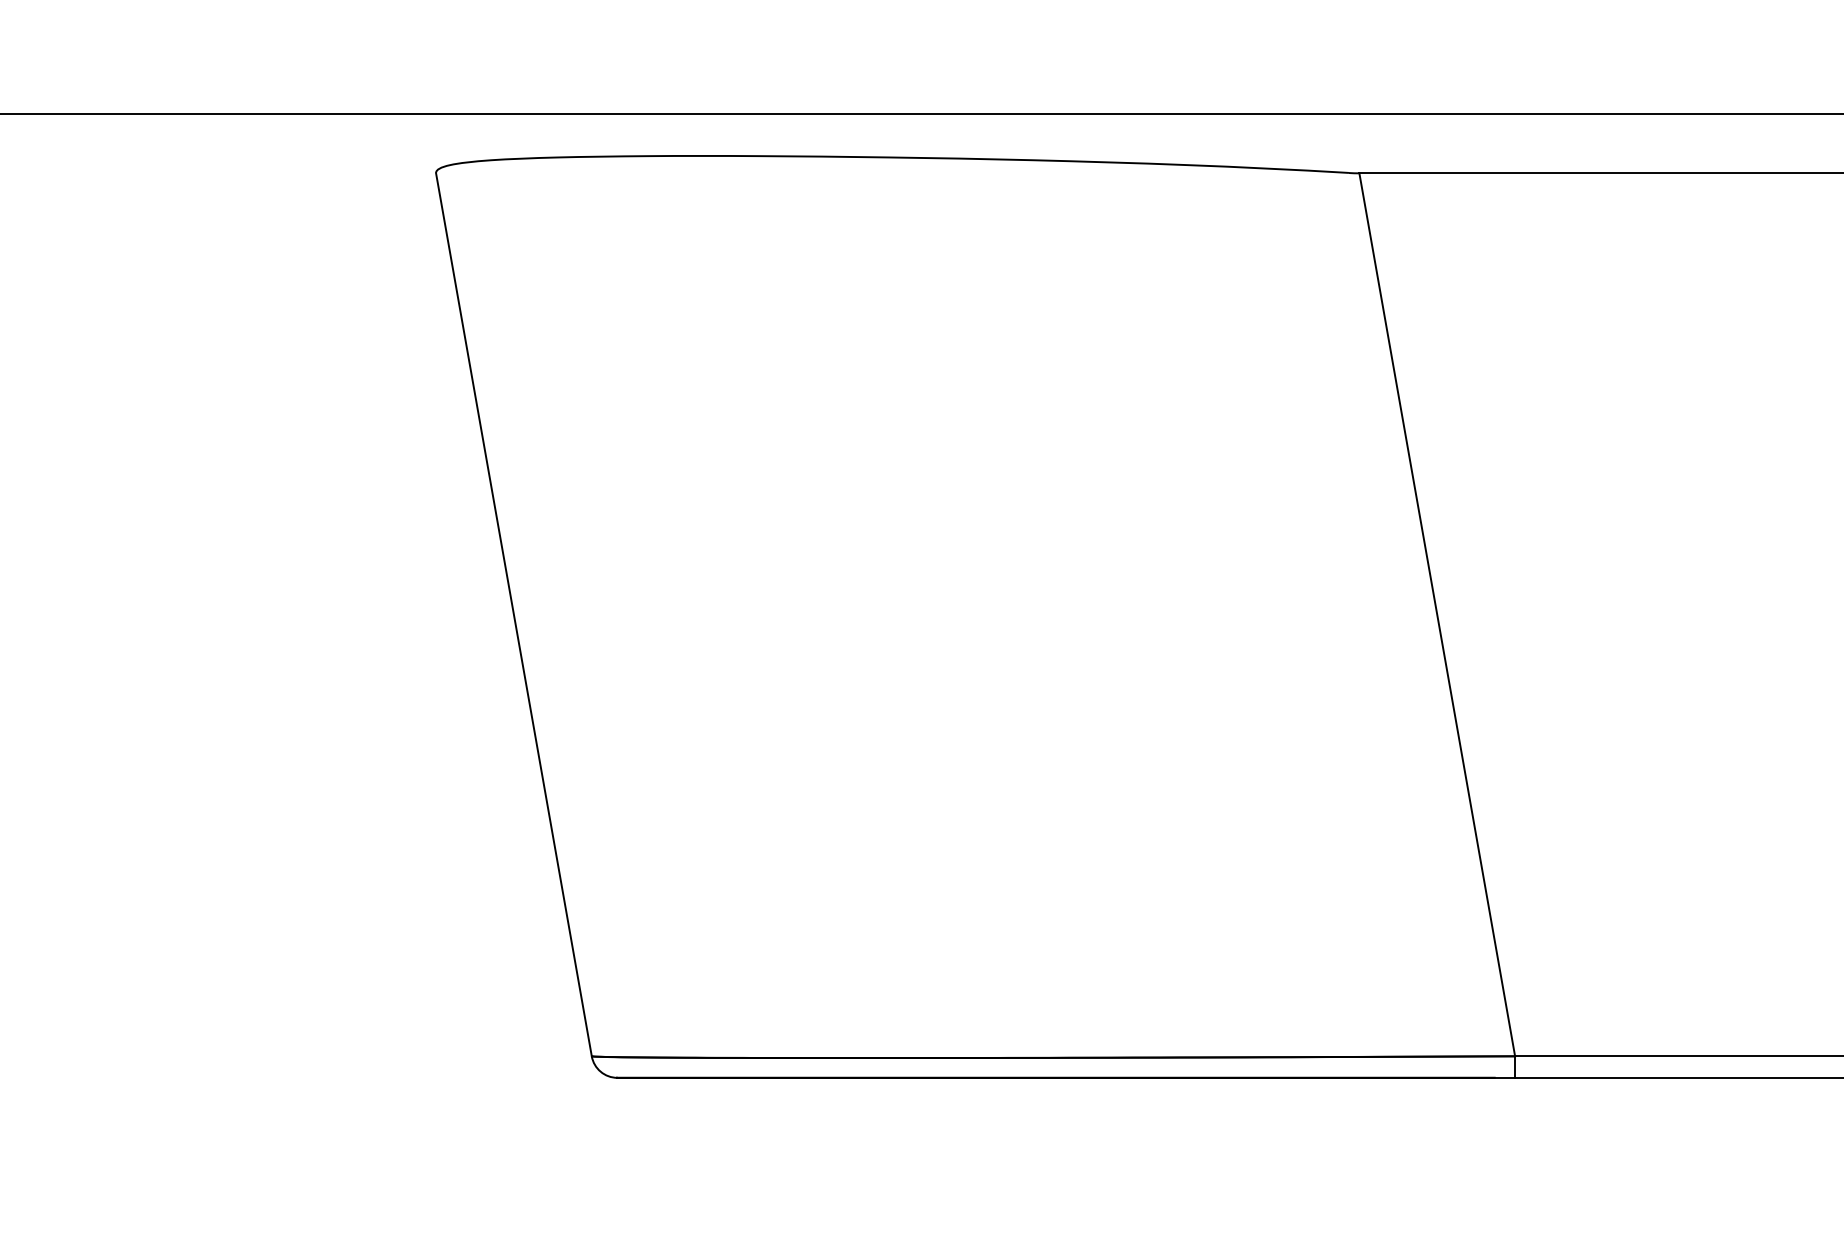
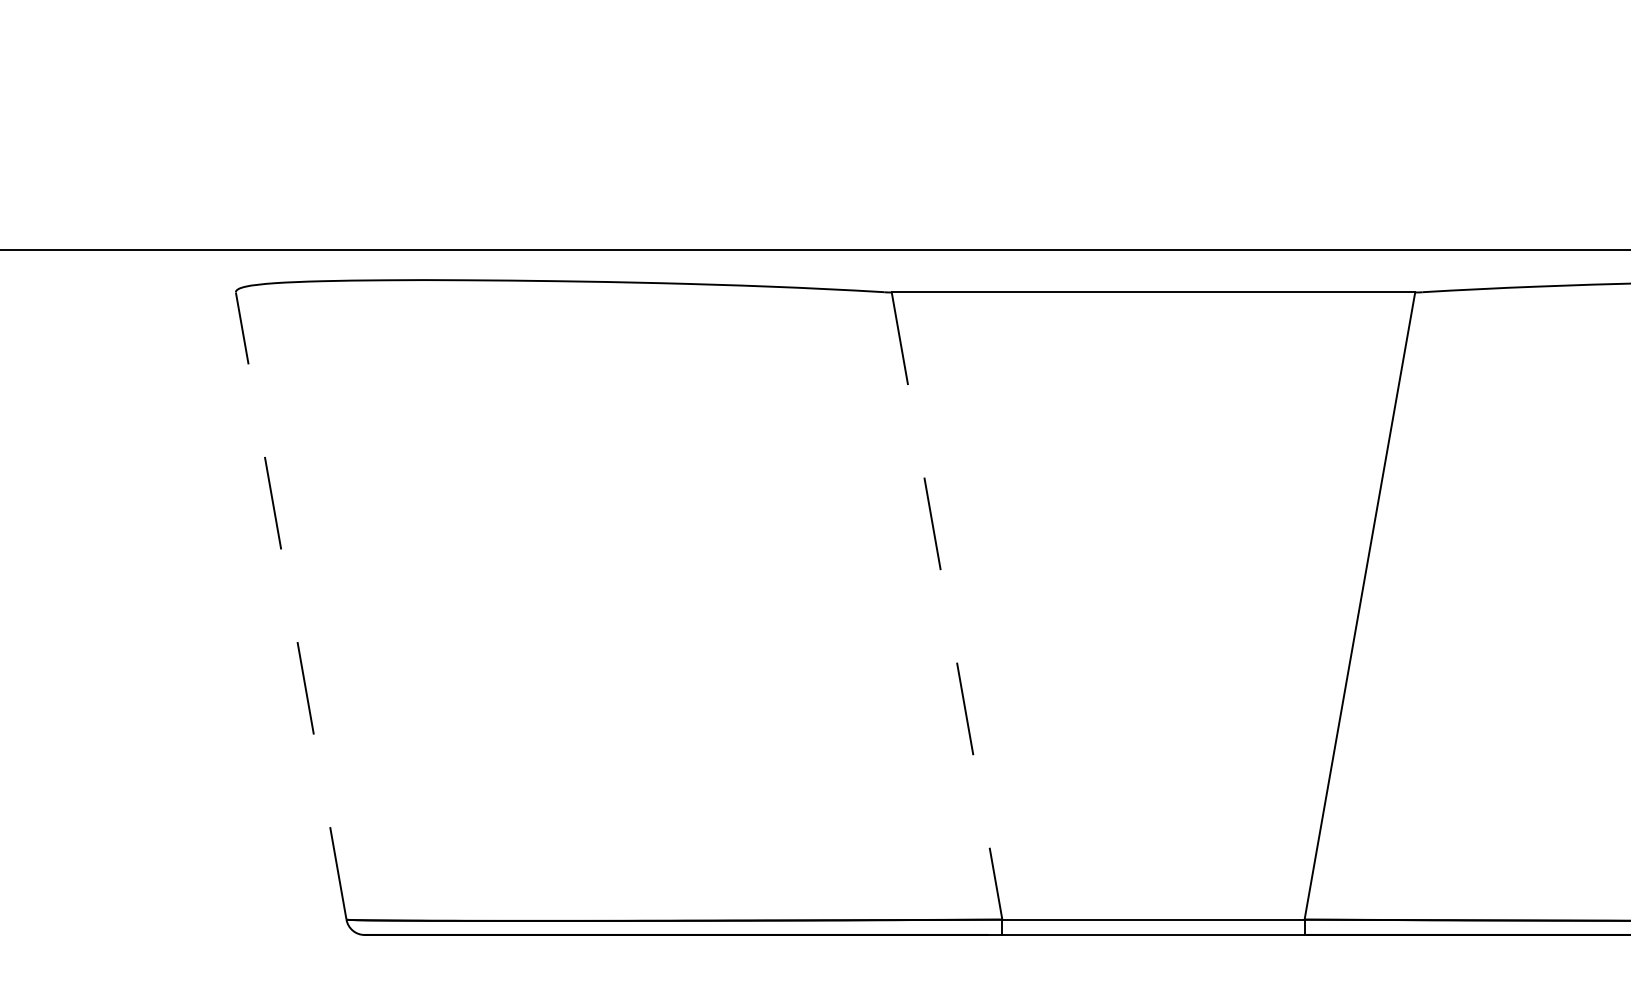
line: (514, 613) -> (291, 605), solid -> dashed
line: (1437, 615) -> (947, 606), solid -> dashed

